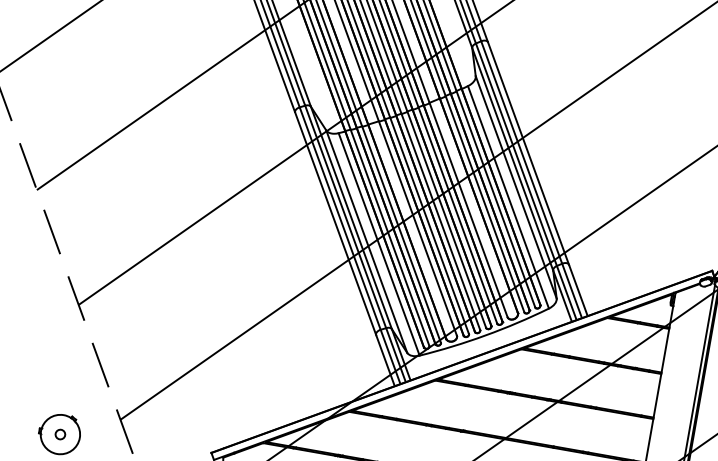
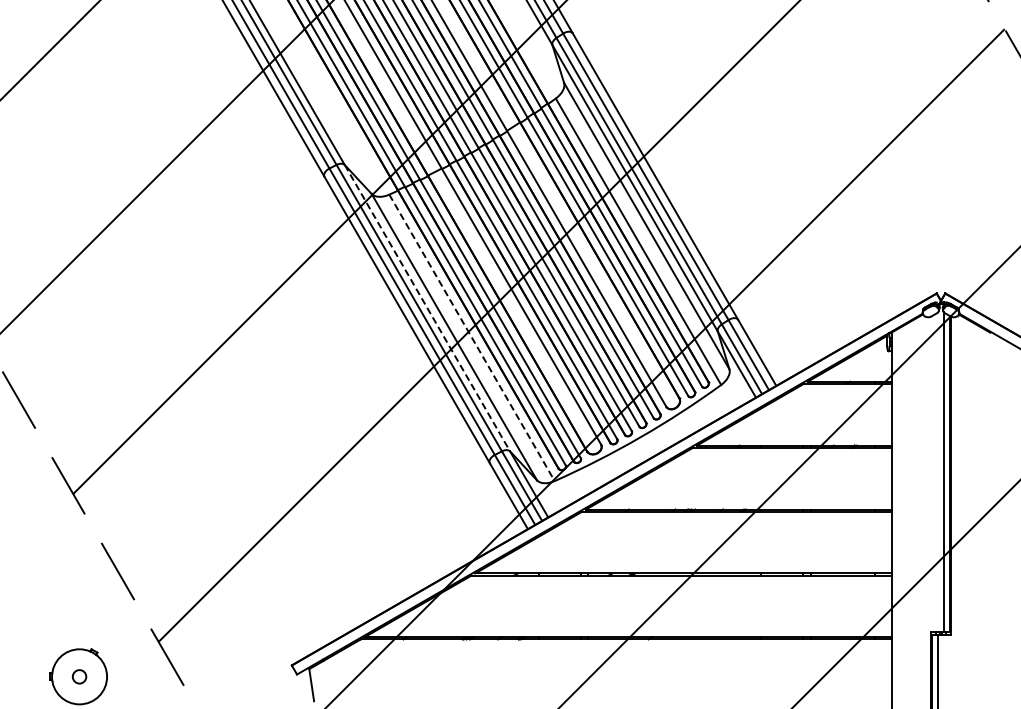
line: (351, 218) -> (427, 308), solid -> dashed
line: (379, 244) -> (472, 338), solid -> dashed

